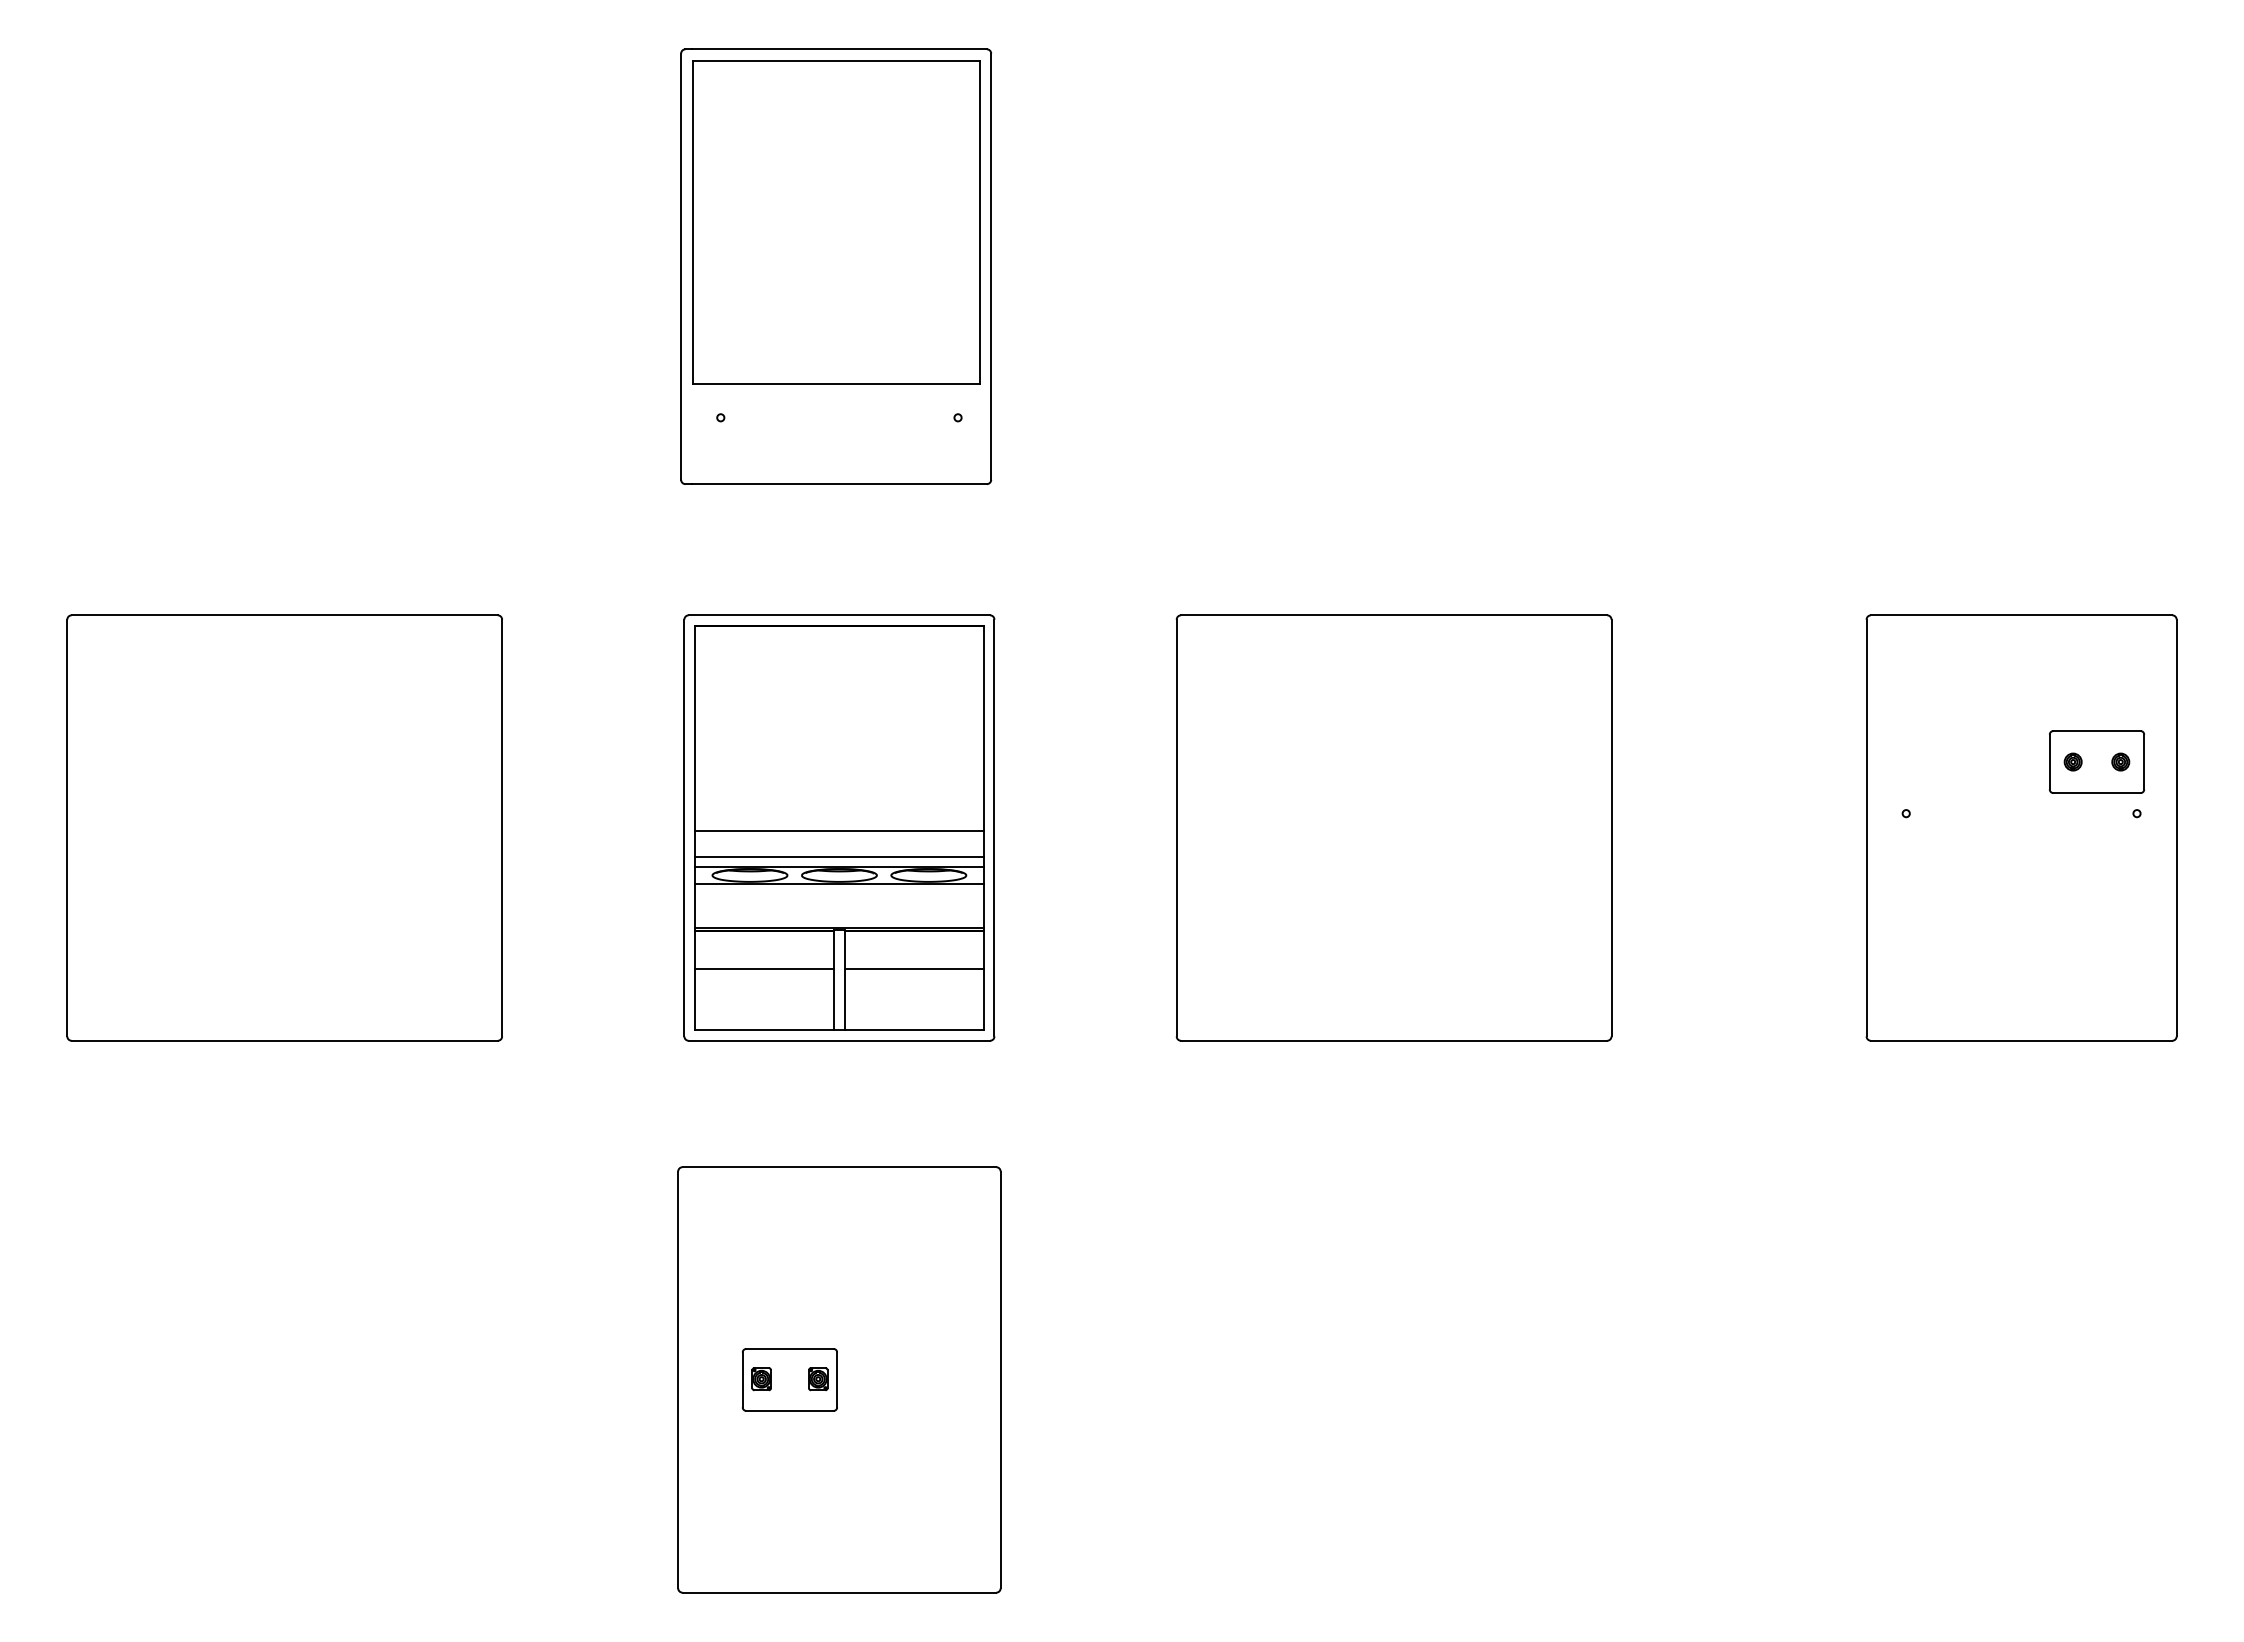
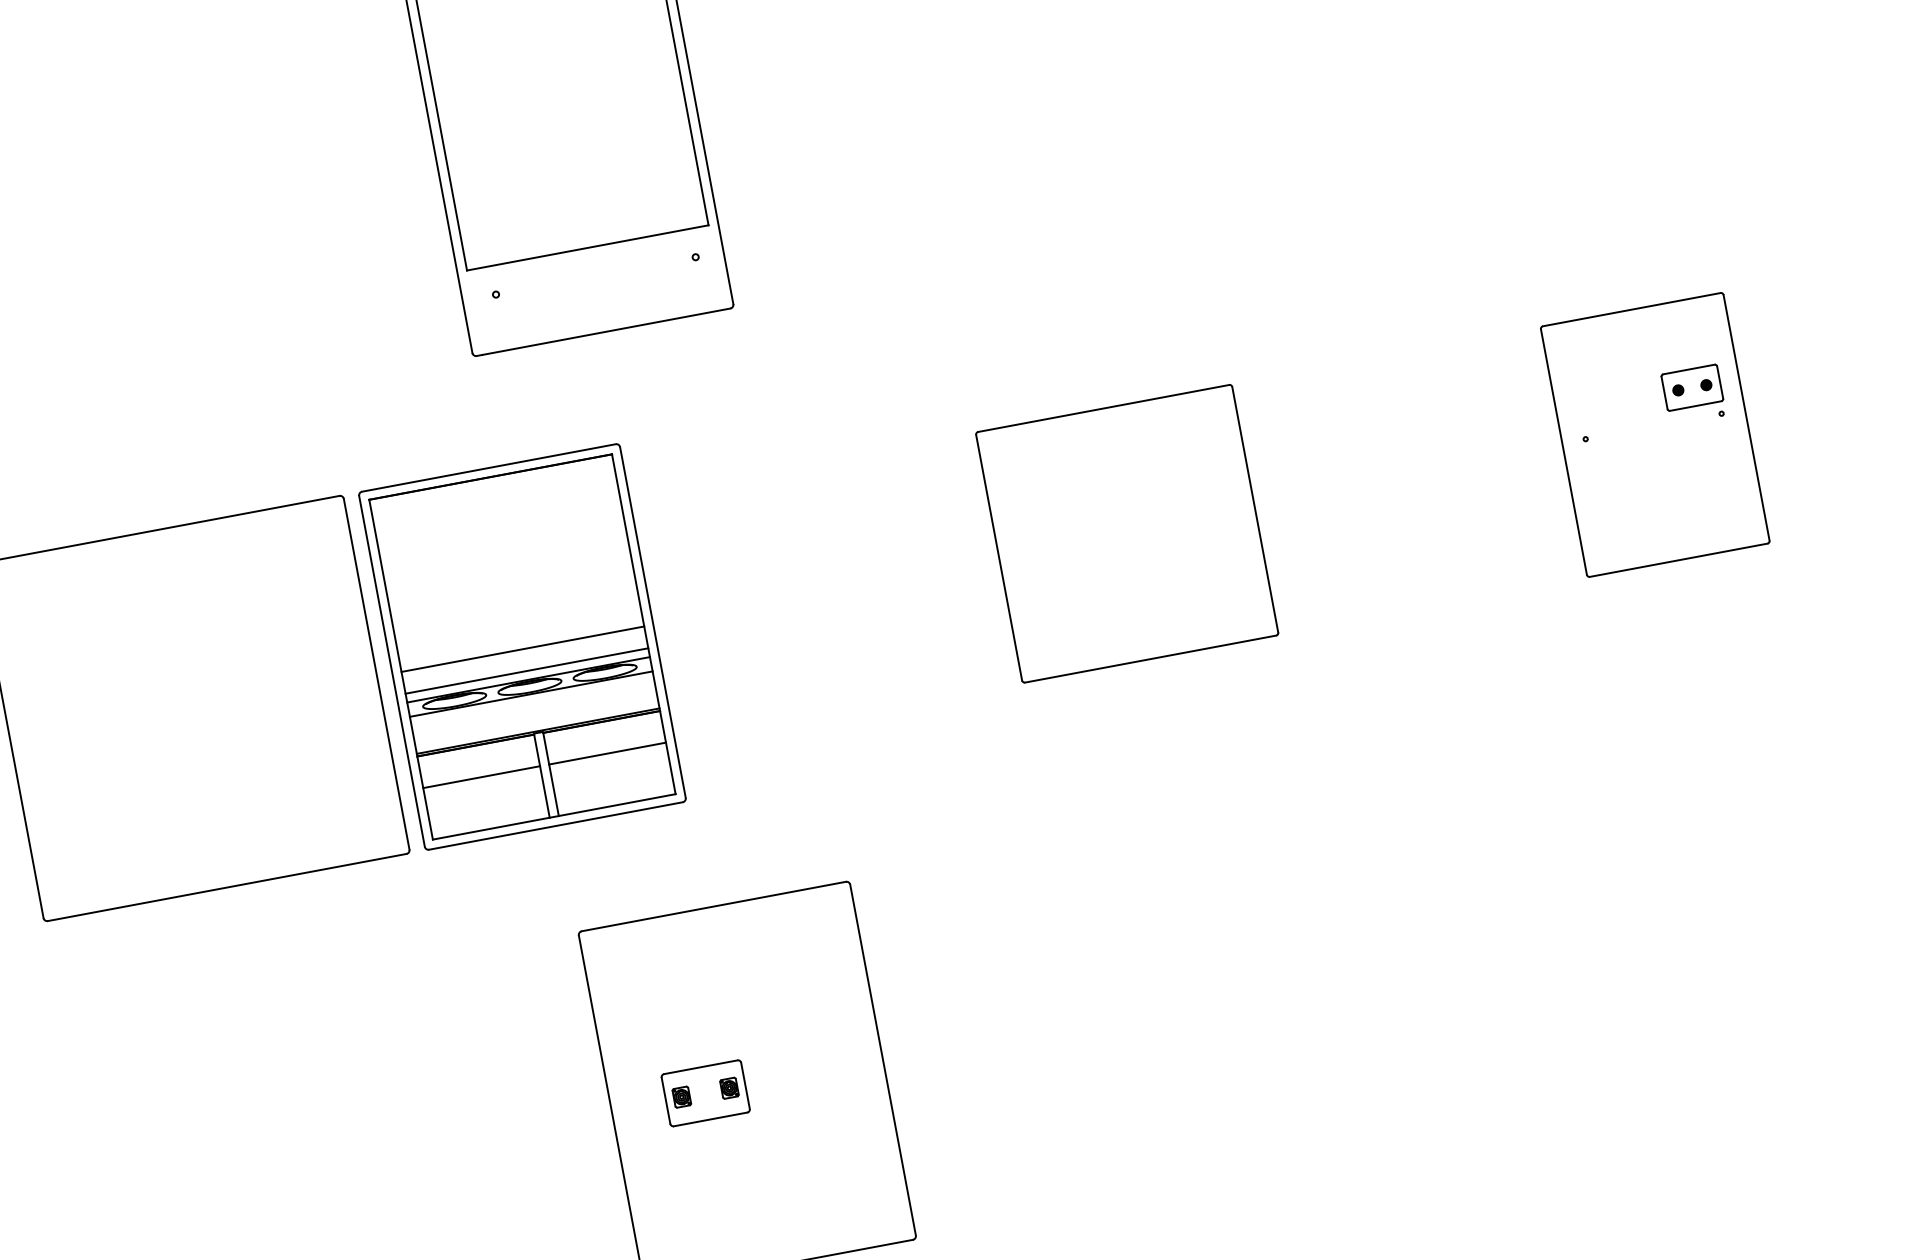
part: (839, 827) -> (522, 646), moved
part: (1393, 827) -> (1126, 533), size x0.7
part: (2021, 827) -> (1655, 434), size x0.7

